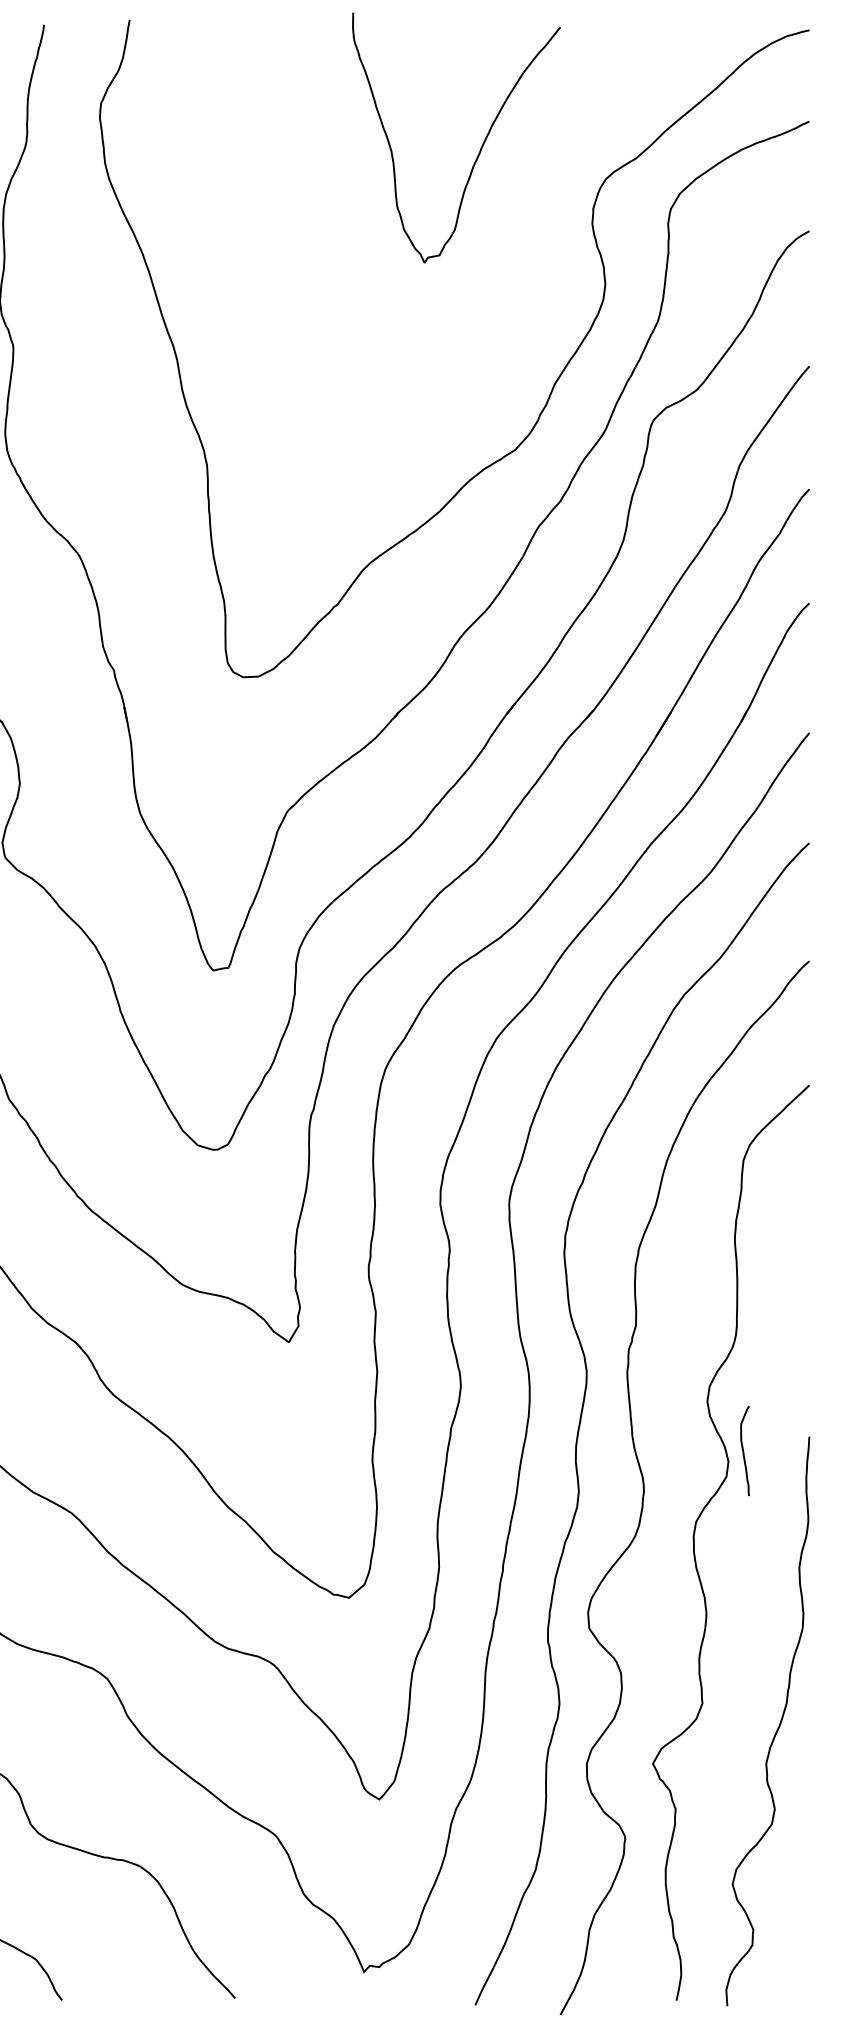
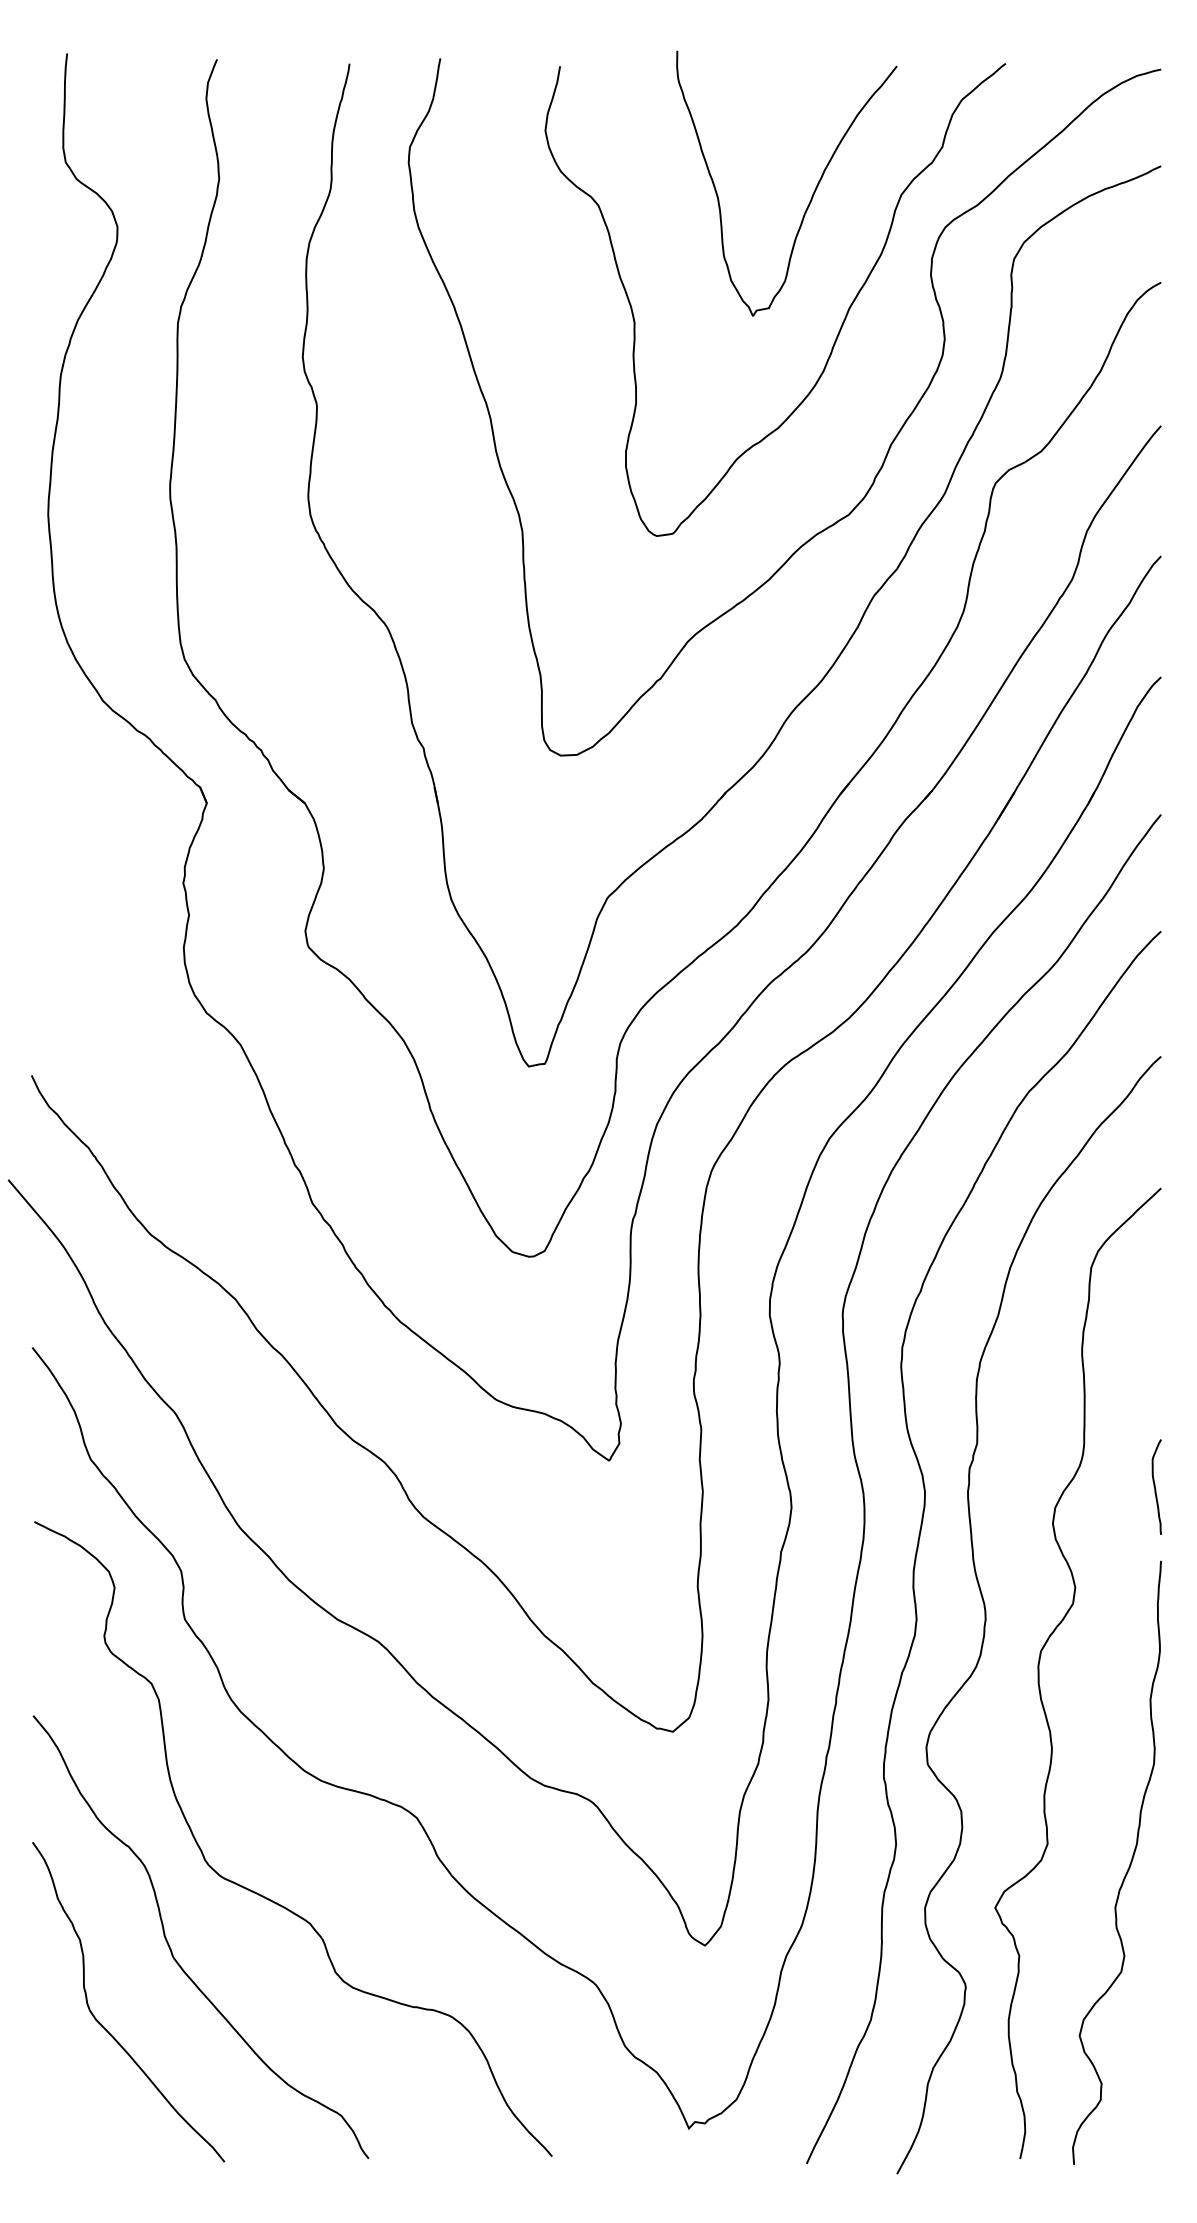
curve: (507, 272) -> (840, 326), added
curve: (743, 1450) -> (1155, 1486), moved

